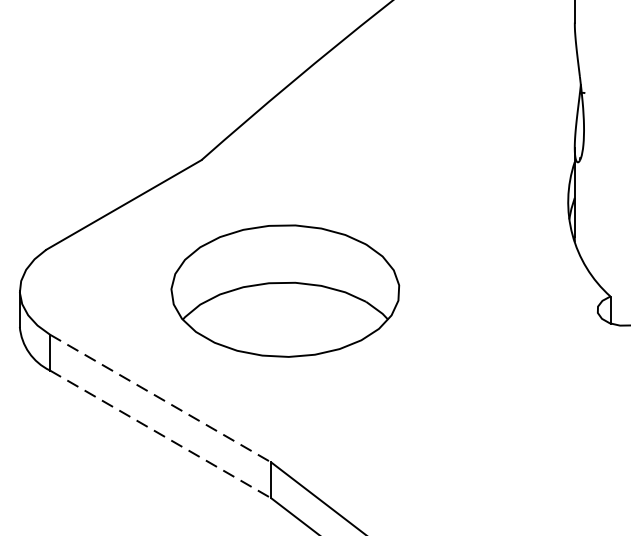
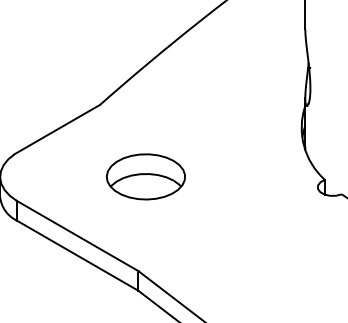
part: (284, 290) -> (145, 176), size x0.62
line: (160, 399) -> (77, 236), dashed -> solid
line: (160, 434) -> (77, 255), dashed -> solid

